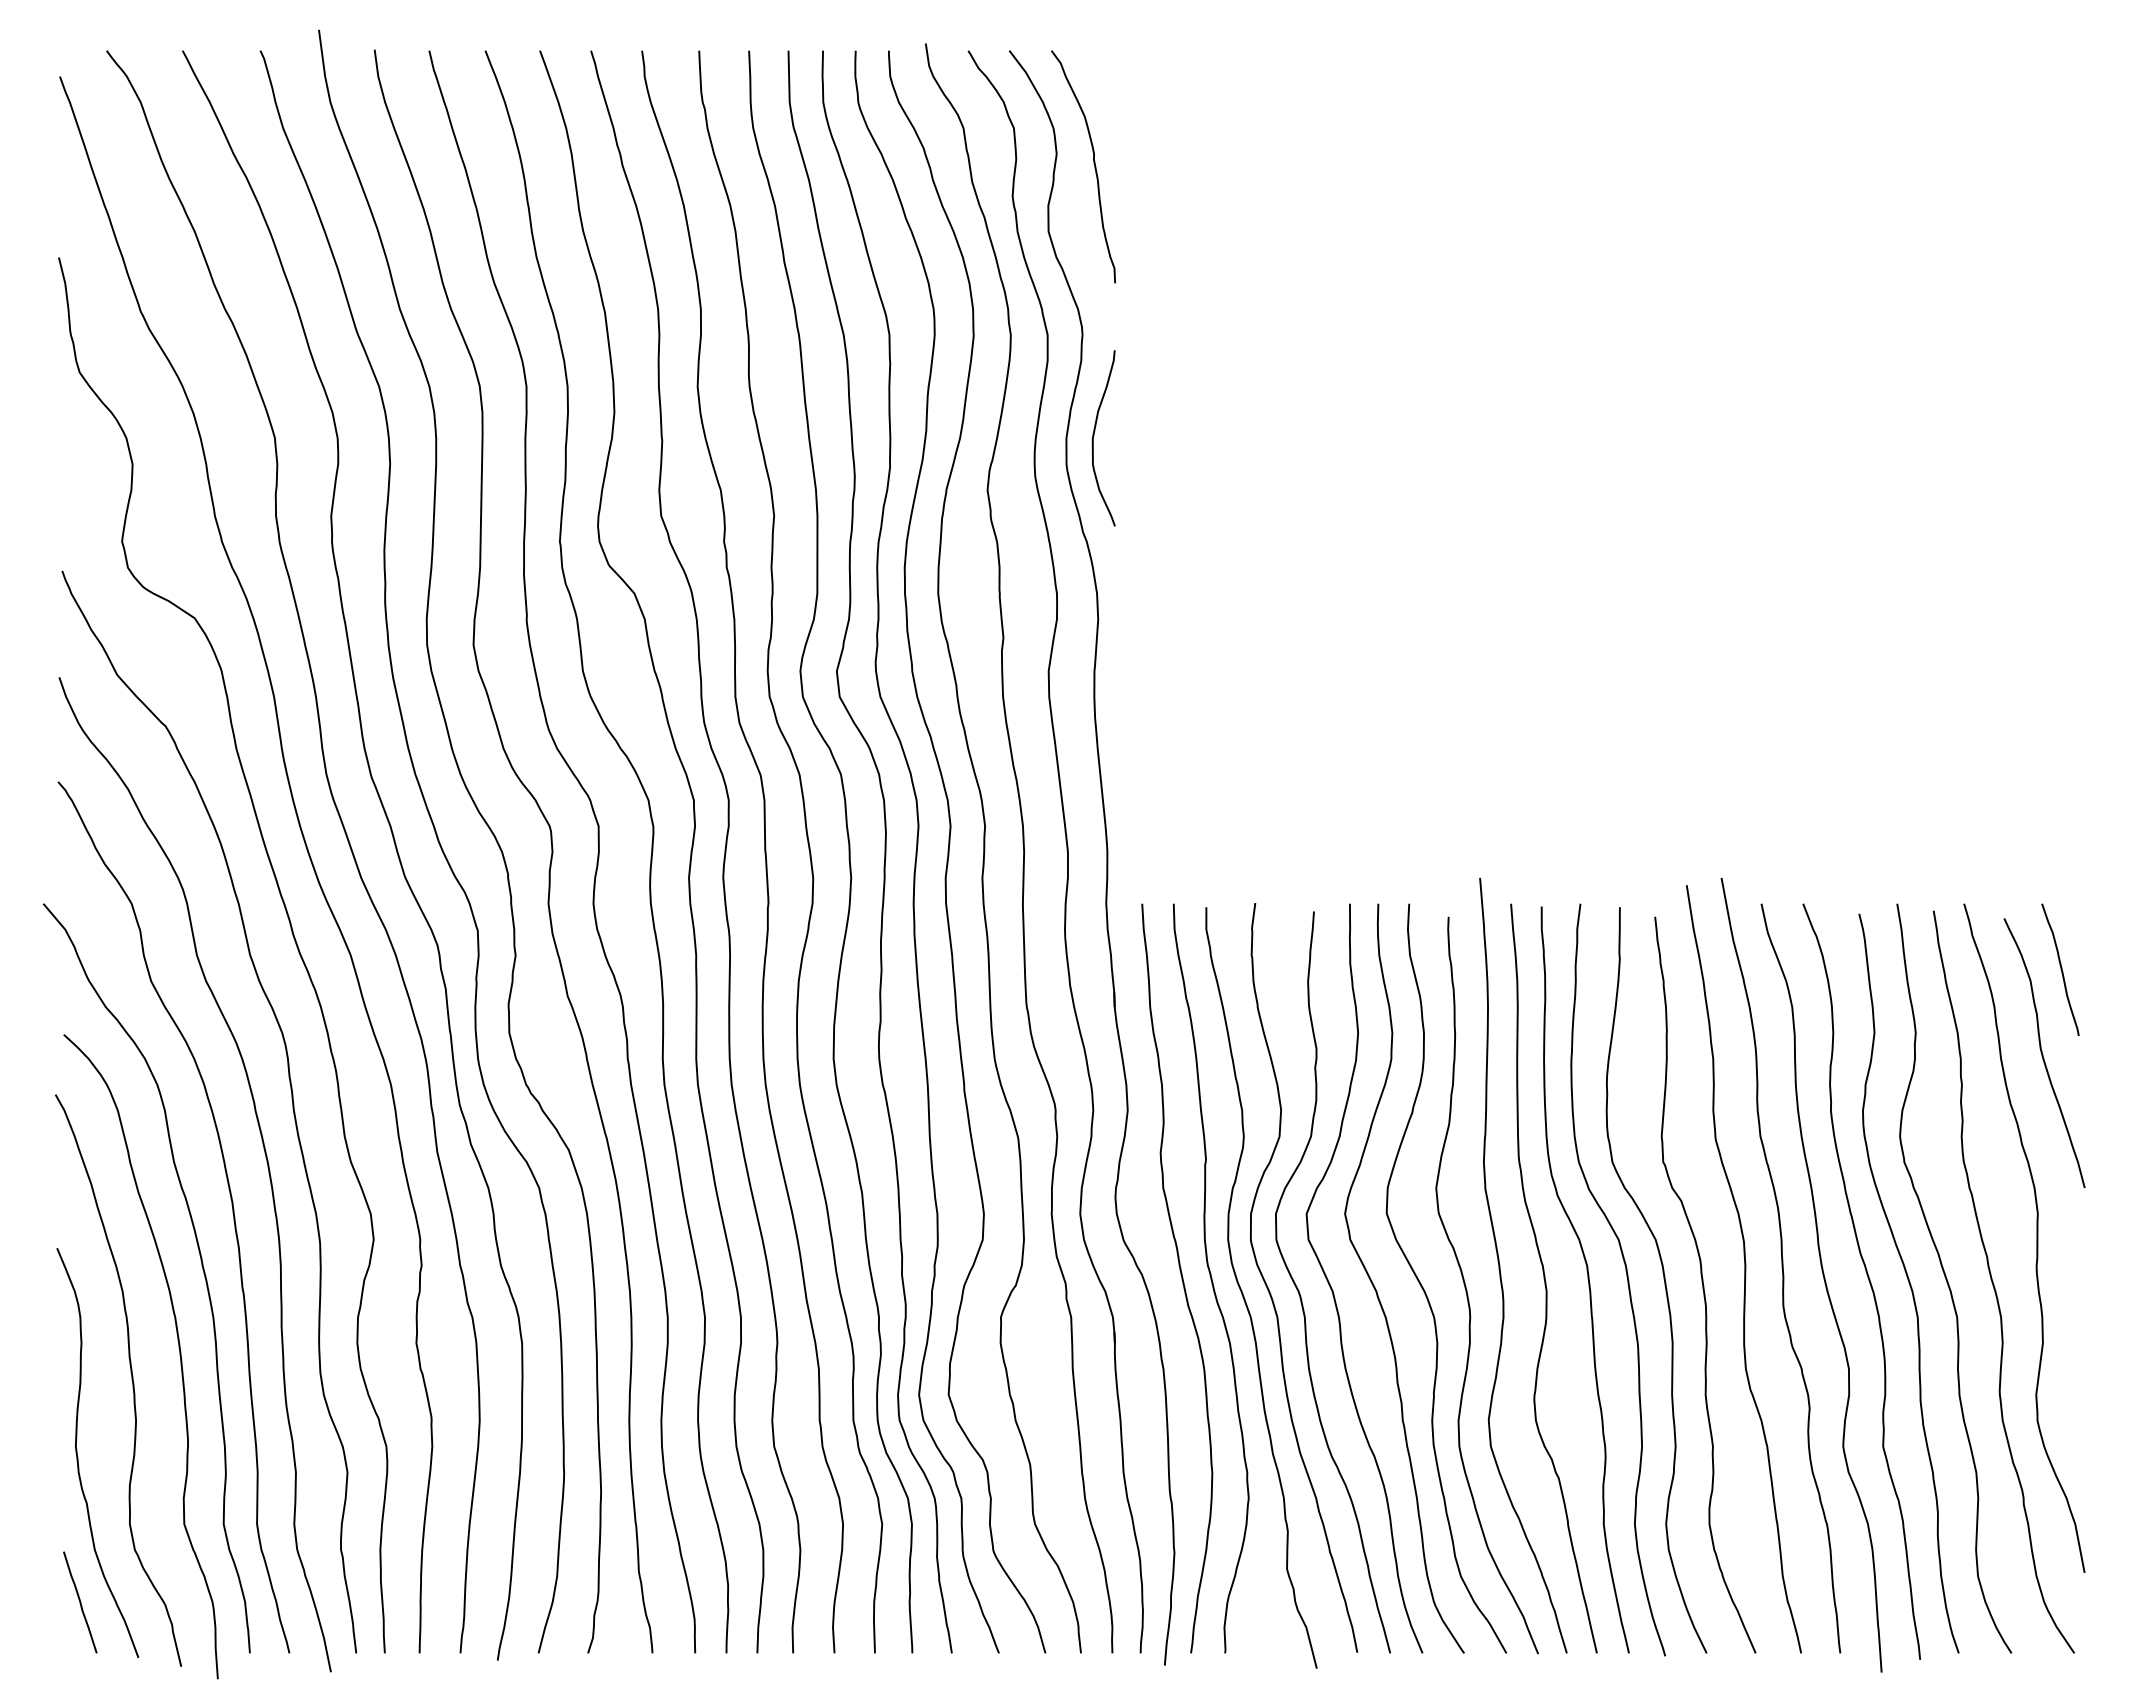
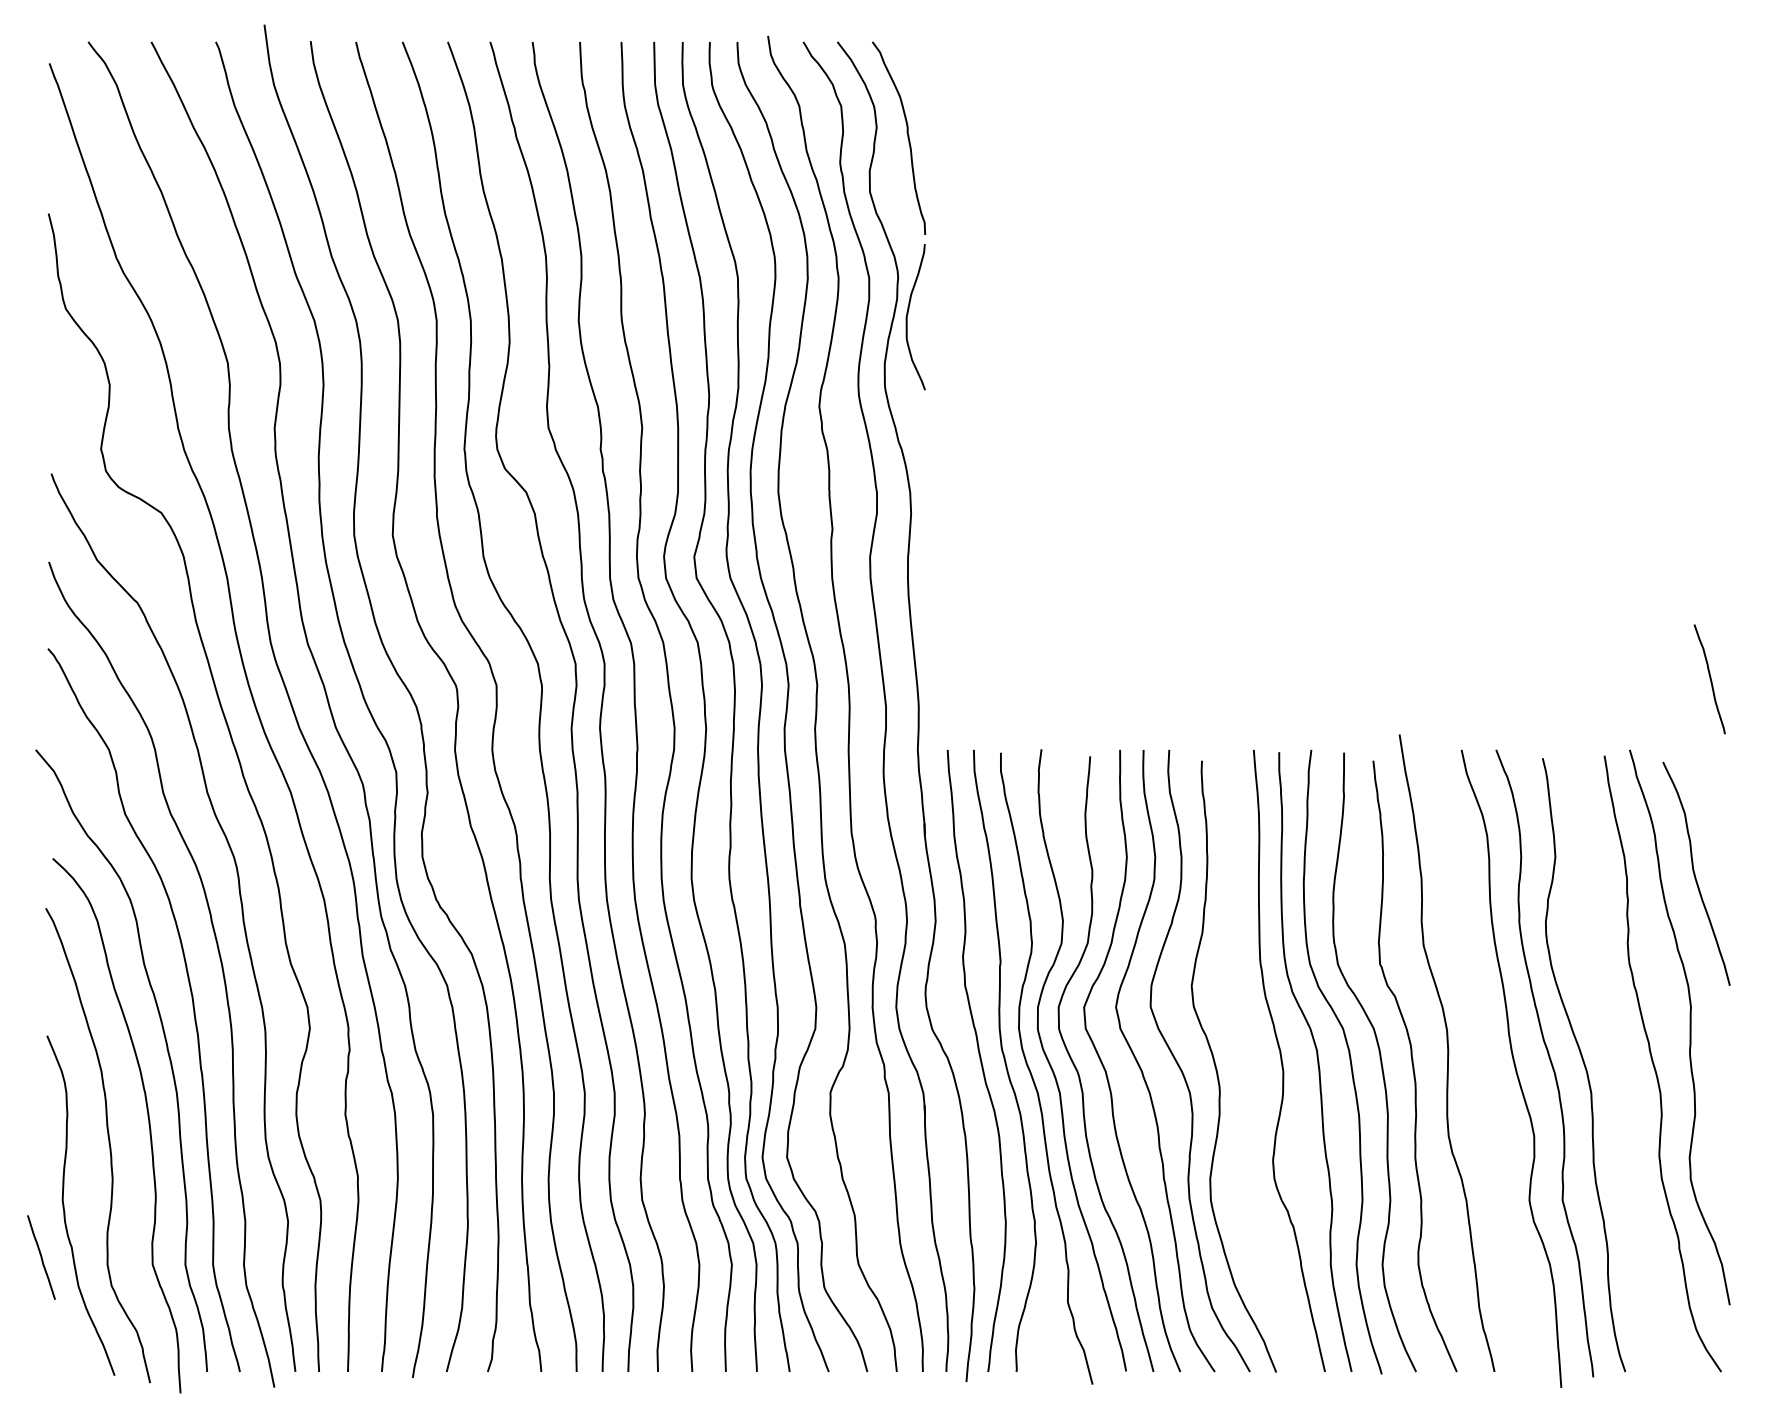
curve: (1094, 436) -> (908, 315), moved
curve: (2060, 969) -> (1709, 679), moved
curve: (1500, 1265) -> (1245, 1050), removed
curve: (1781, 1265) -> (1478, 1050), removed
curve: (1948, 1281) -> (1616, 1063), removed
line: (80, 1602) -> (41, 1257), moved

